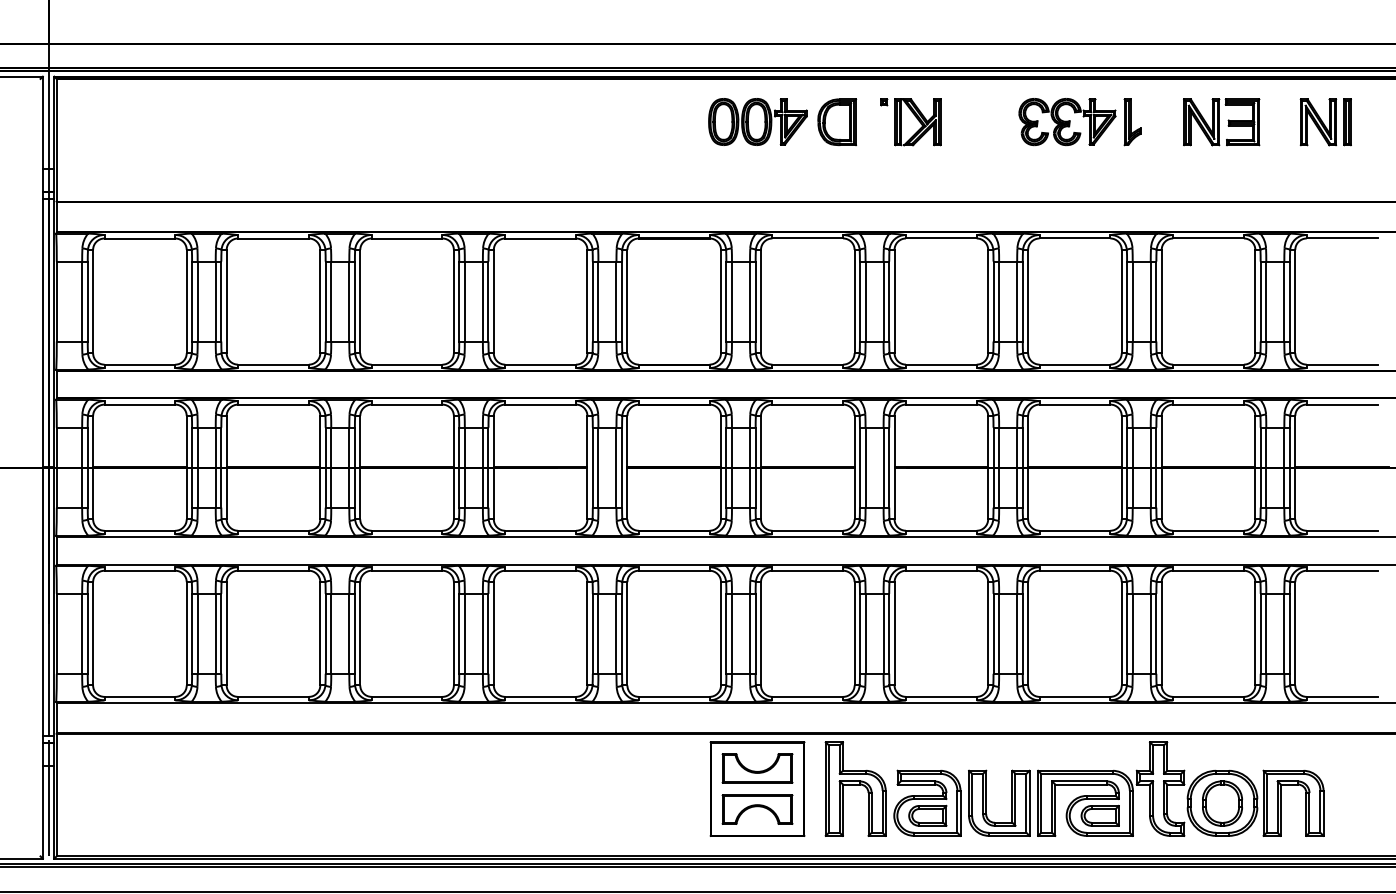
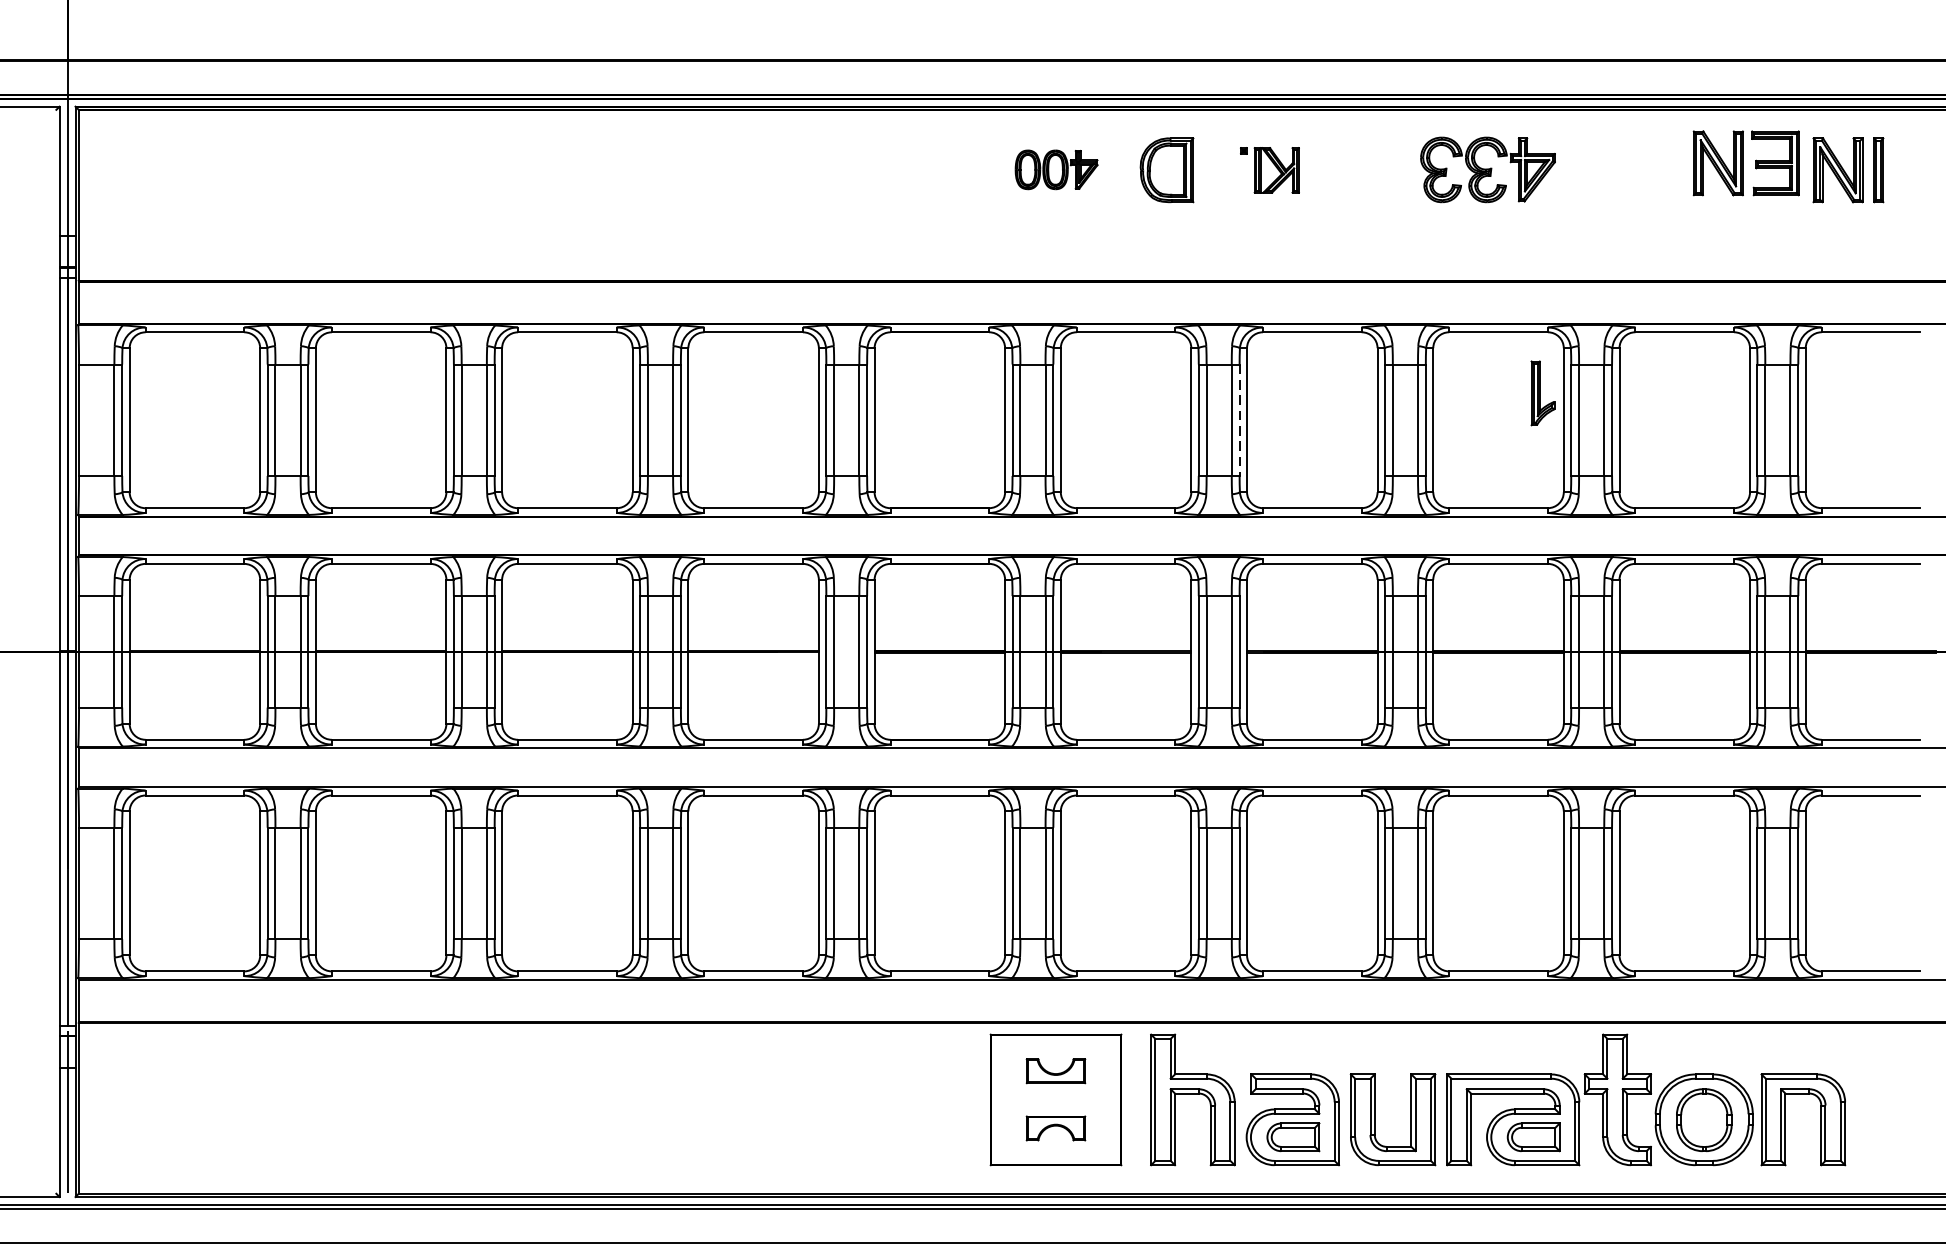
part: (757, 121) -> (1055, 169), size x0.6
part: (910, 122) -> (1269, 170), size x0.7
part: (1132, 122) -> (1542, 393), moved
part: (1221, 122) -> (1746, 163), moved
line: (889, 301) -> (1239, 420), solid -> dashed
part: (757, 768) -> (1055, 1071), size x0.6
part: (757, 809) -> (1055, 1128), size x0.6

